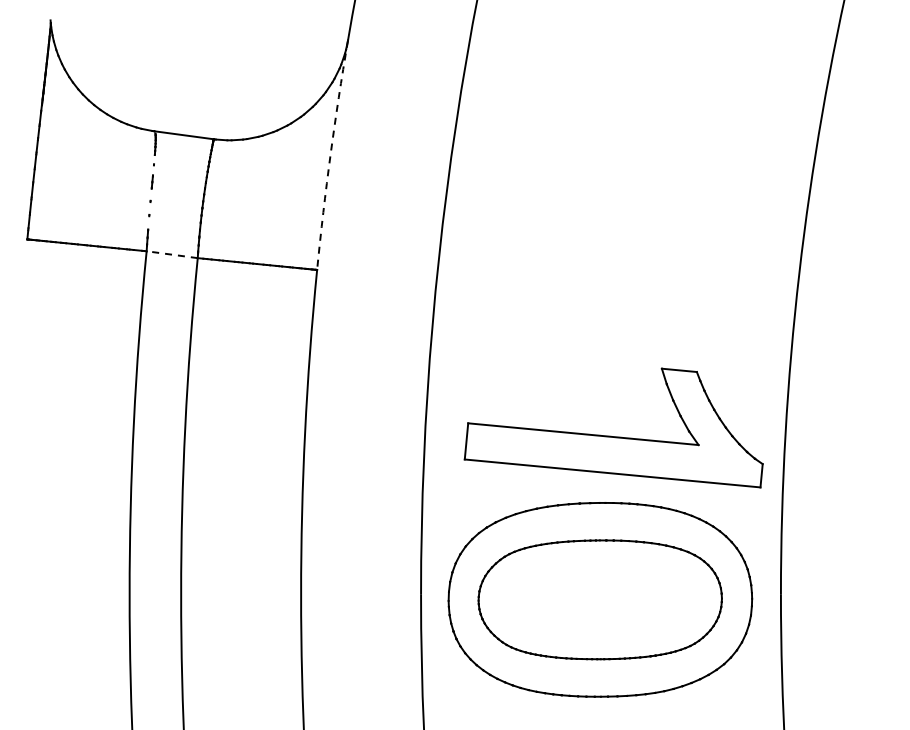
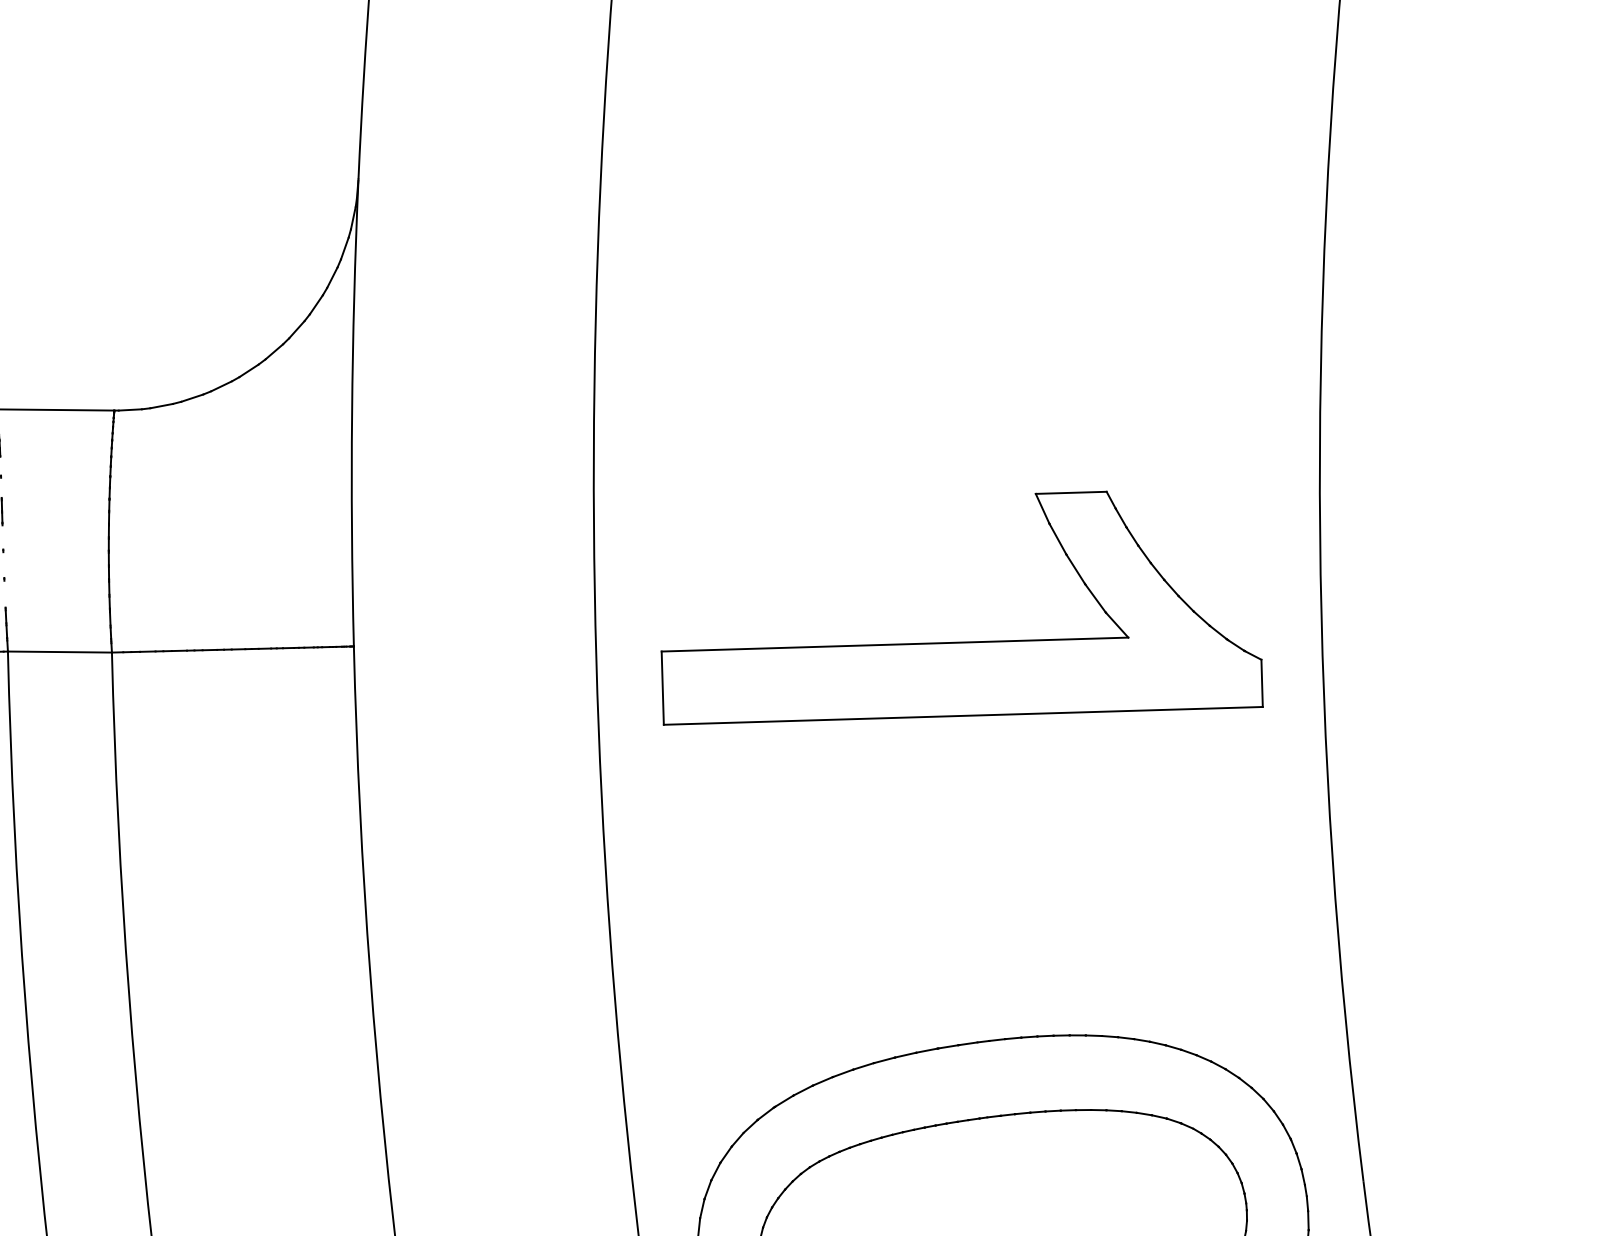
arc: (330, 155) -> (352, 413), dashed -> solid
line: (172, 254) -> (60, 651), dashed -> solid
part: (611, 435) -> (951, 640), moved

